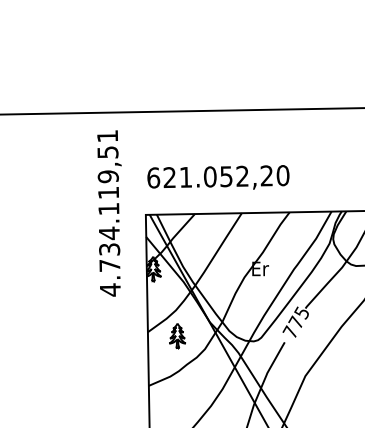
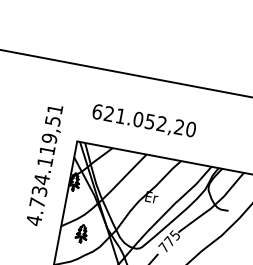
text: (218, 177) -> (144, 121), moved
text: (109, 213) -> (44, 165), moved

